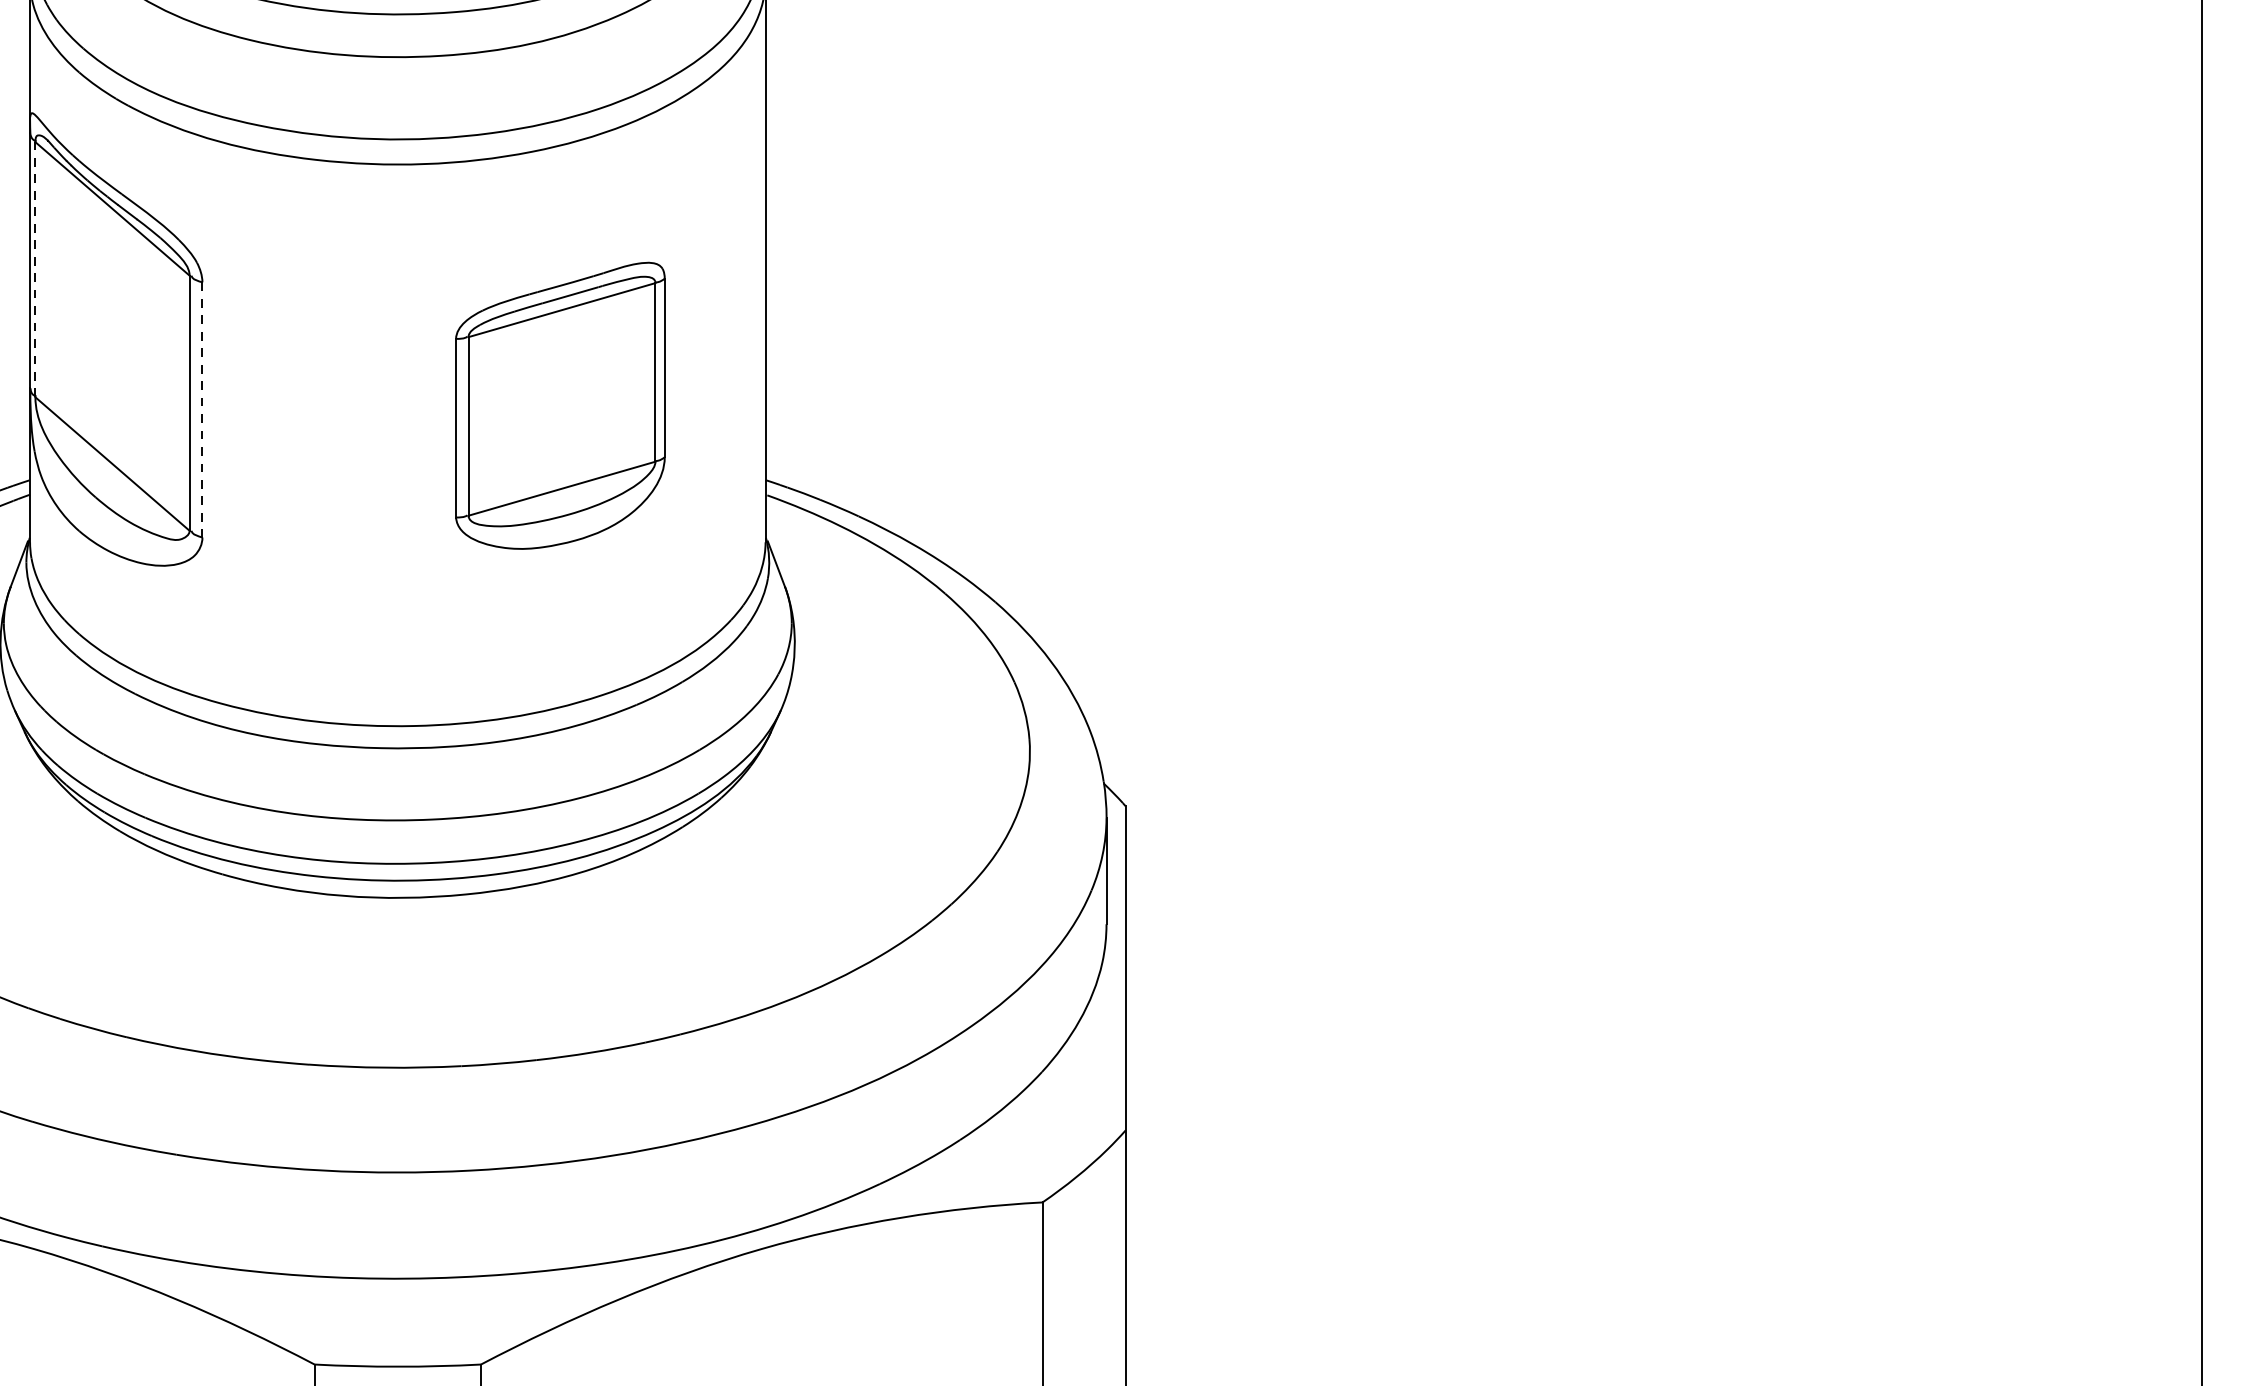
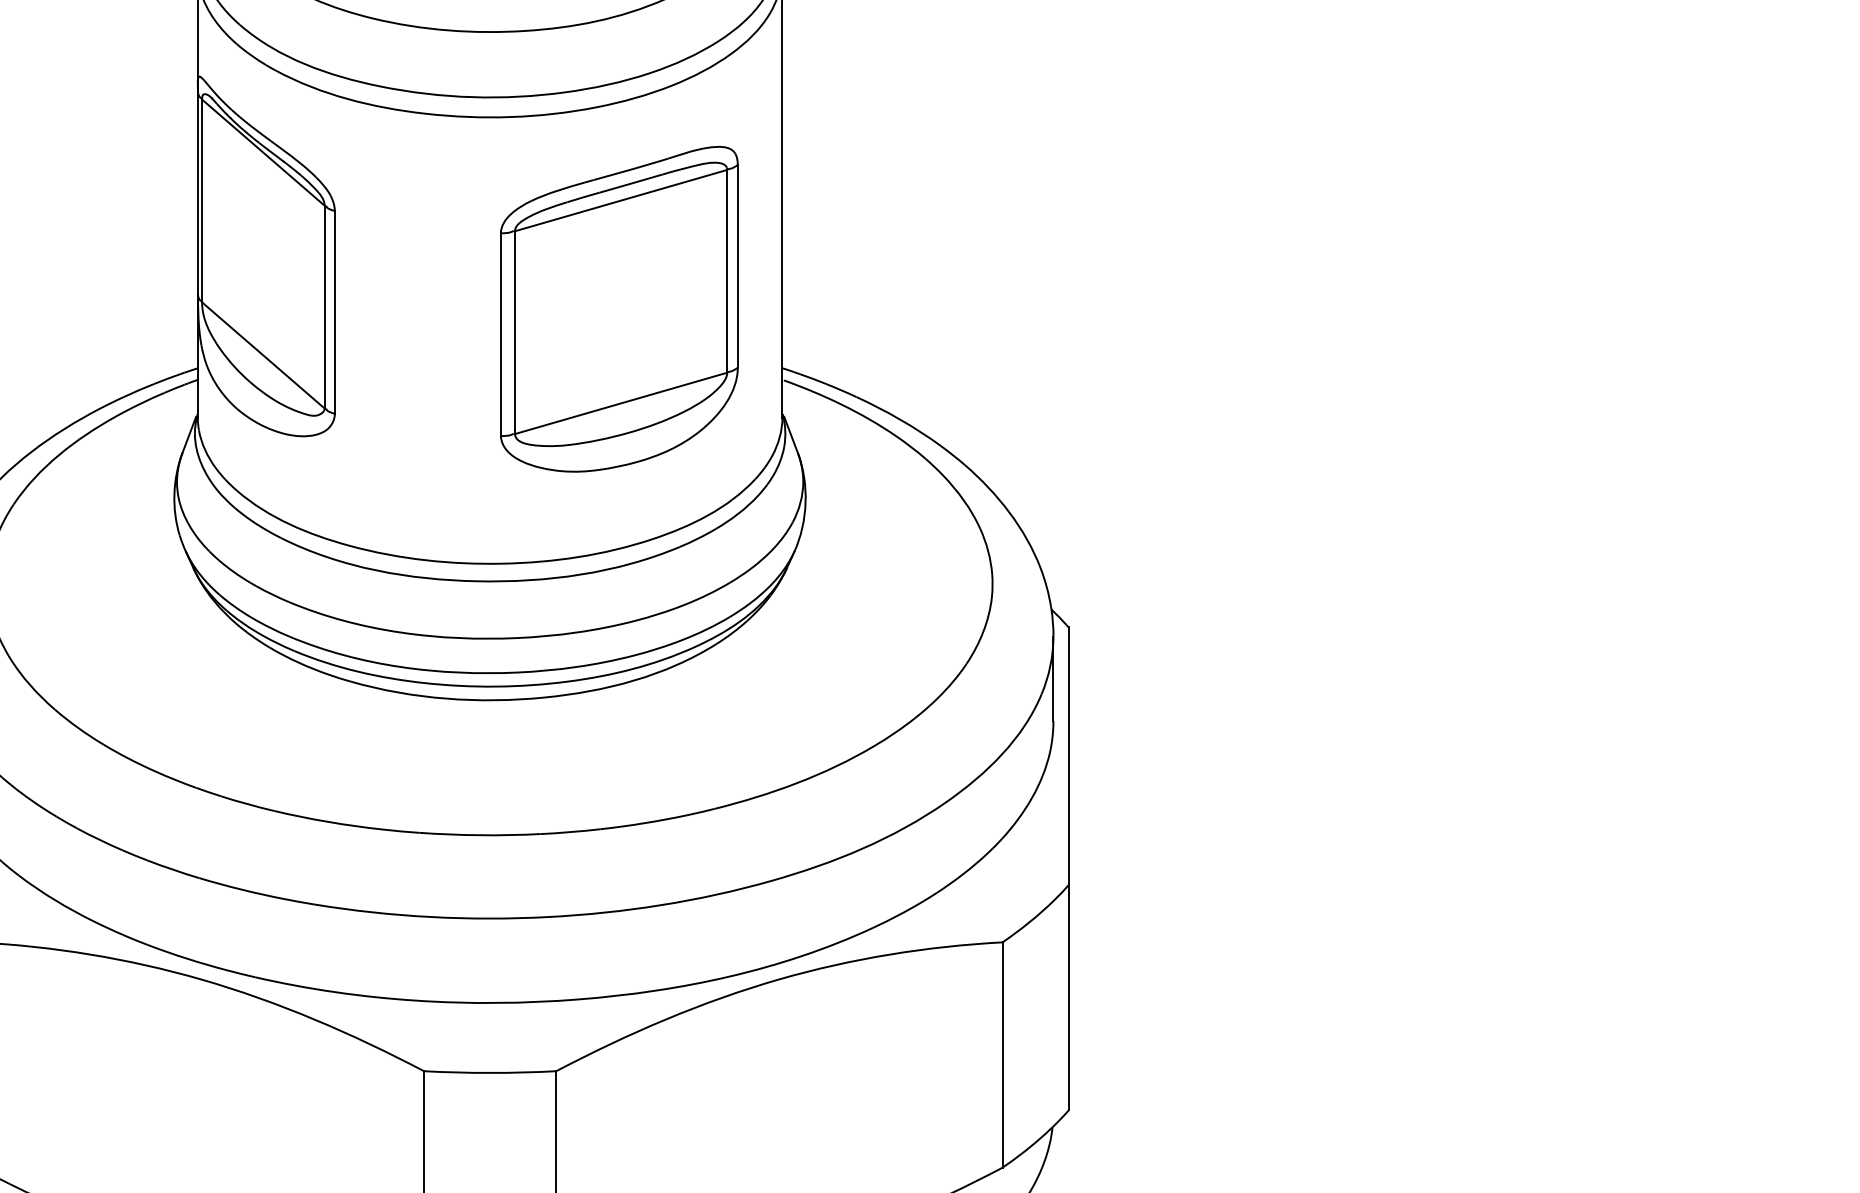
line: (35, 269) -> (202, 200), dashed -> solid
part: (560, 404) -> (619, 308), size x1.43
line: (202, 410) -> (334, 312), dashed -> solid

